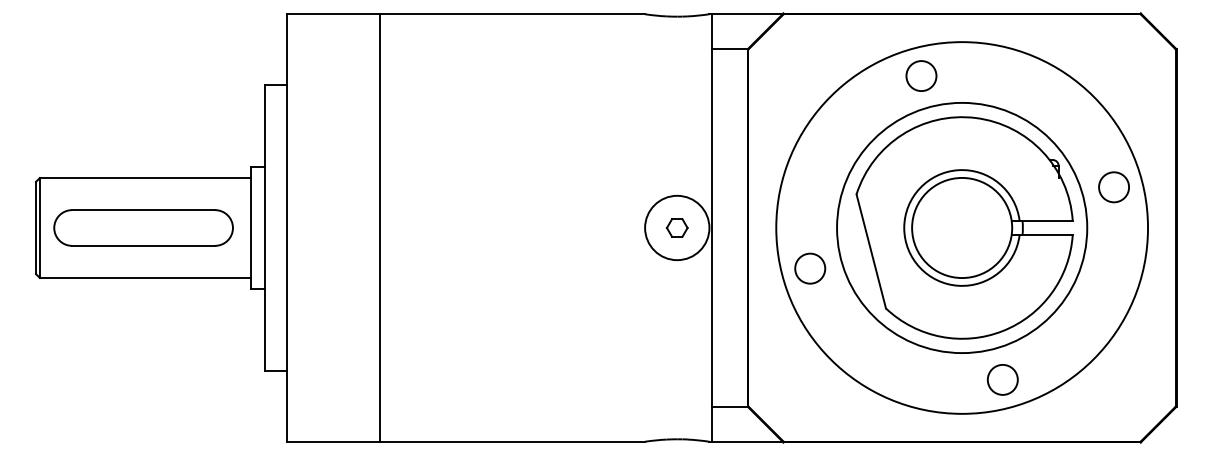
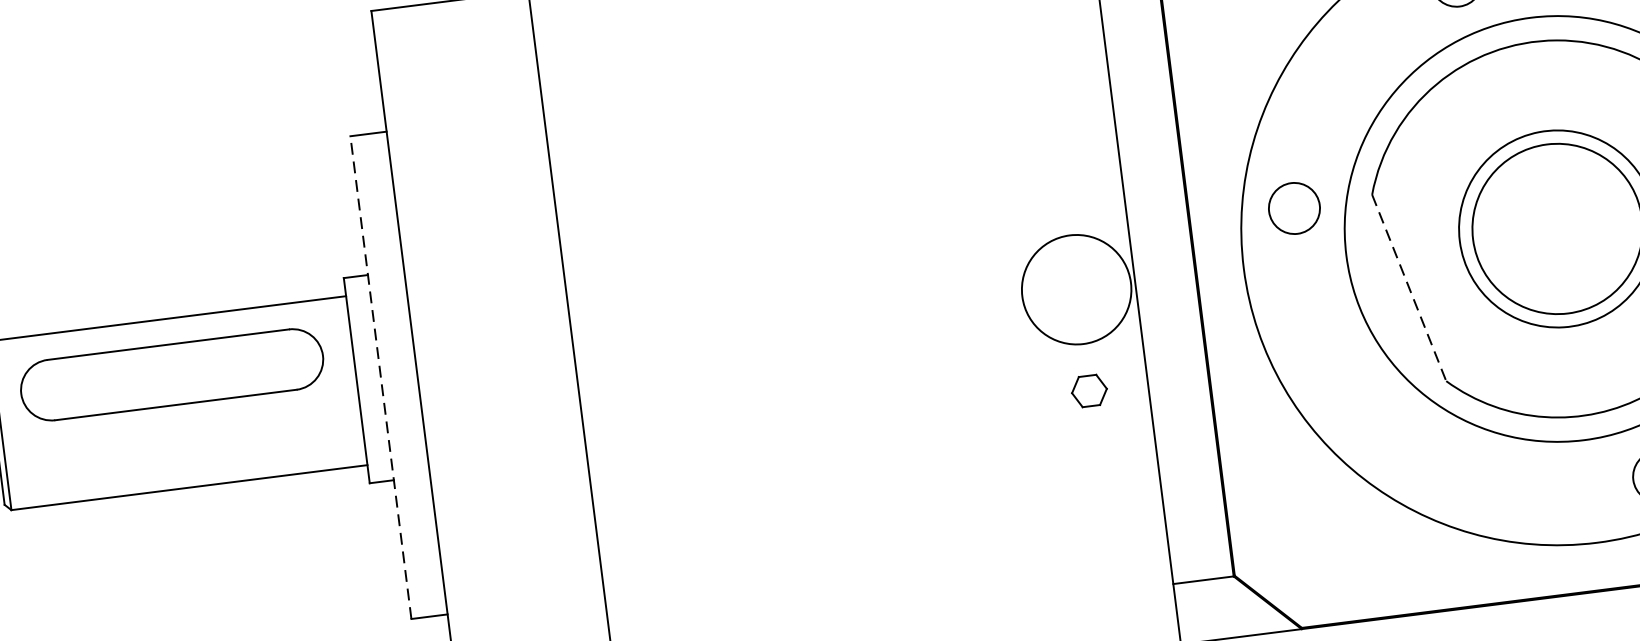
part: (143, 227) -> (171, 374), moved
part: (676, 227) -> (1088, 390), moved
line: (265, 228) -> (381, 378), solid -> dashed
line: (871, 251) -> (1409, 287), solid -> dashed
circle: (810, 268) -> (1294, 208), moved

